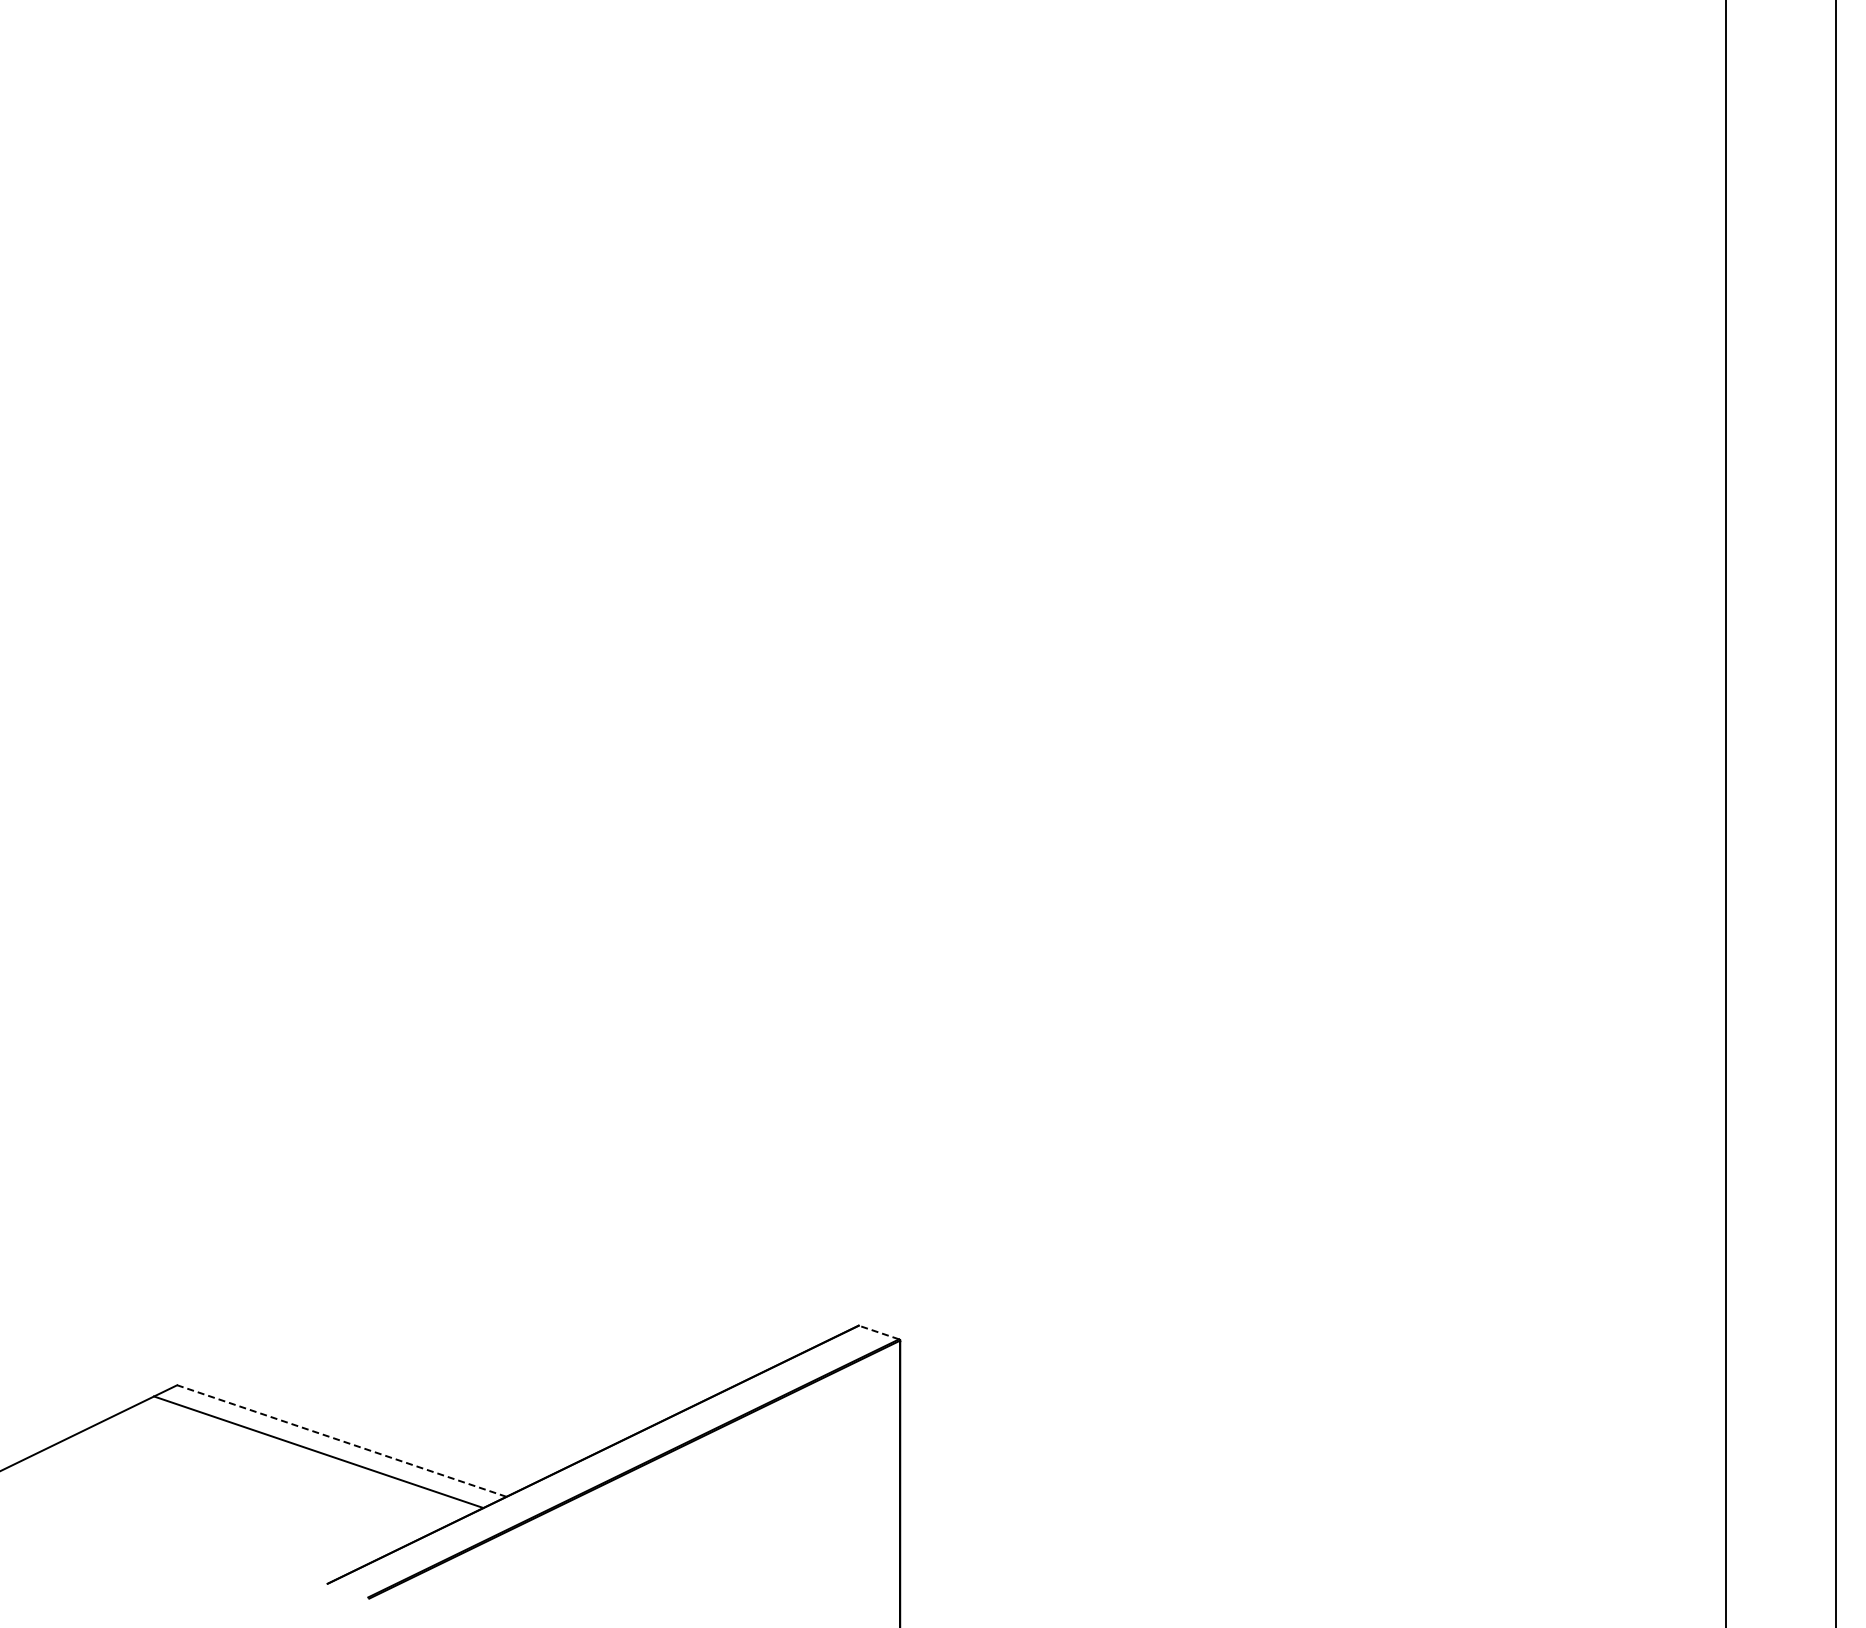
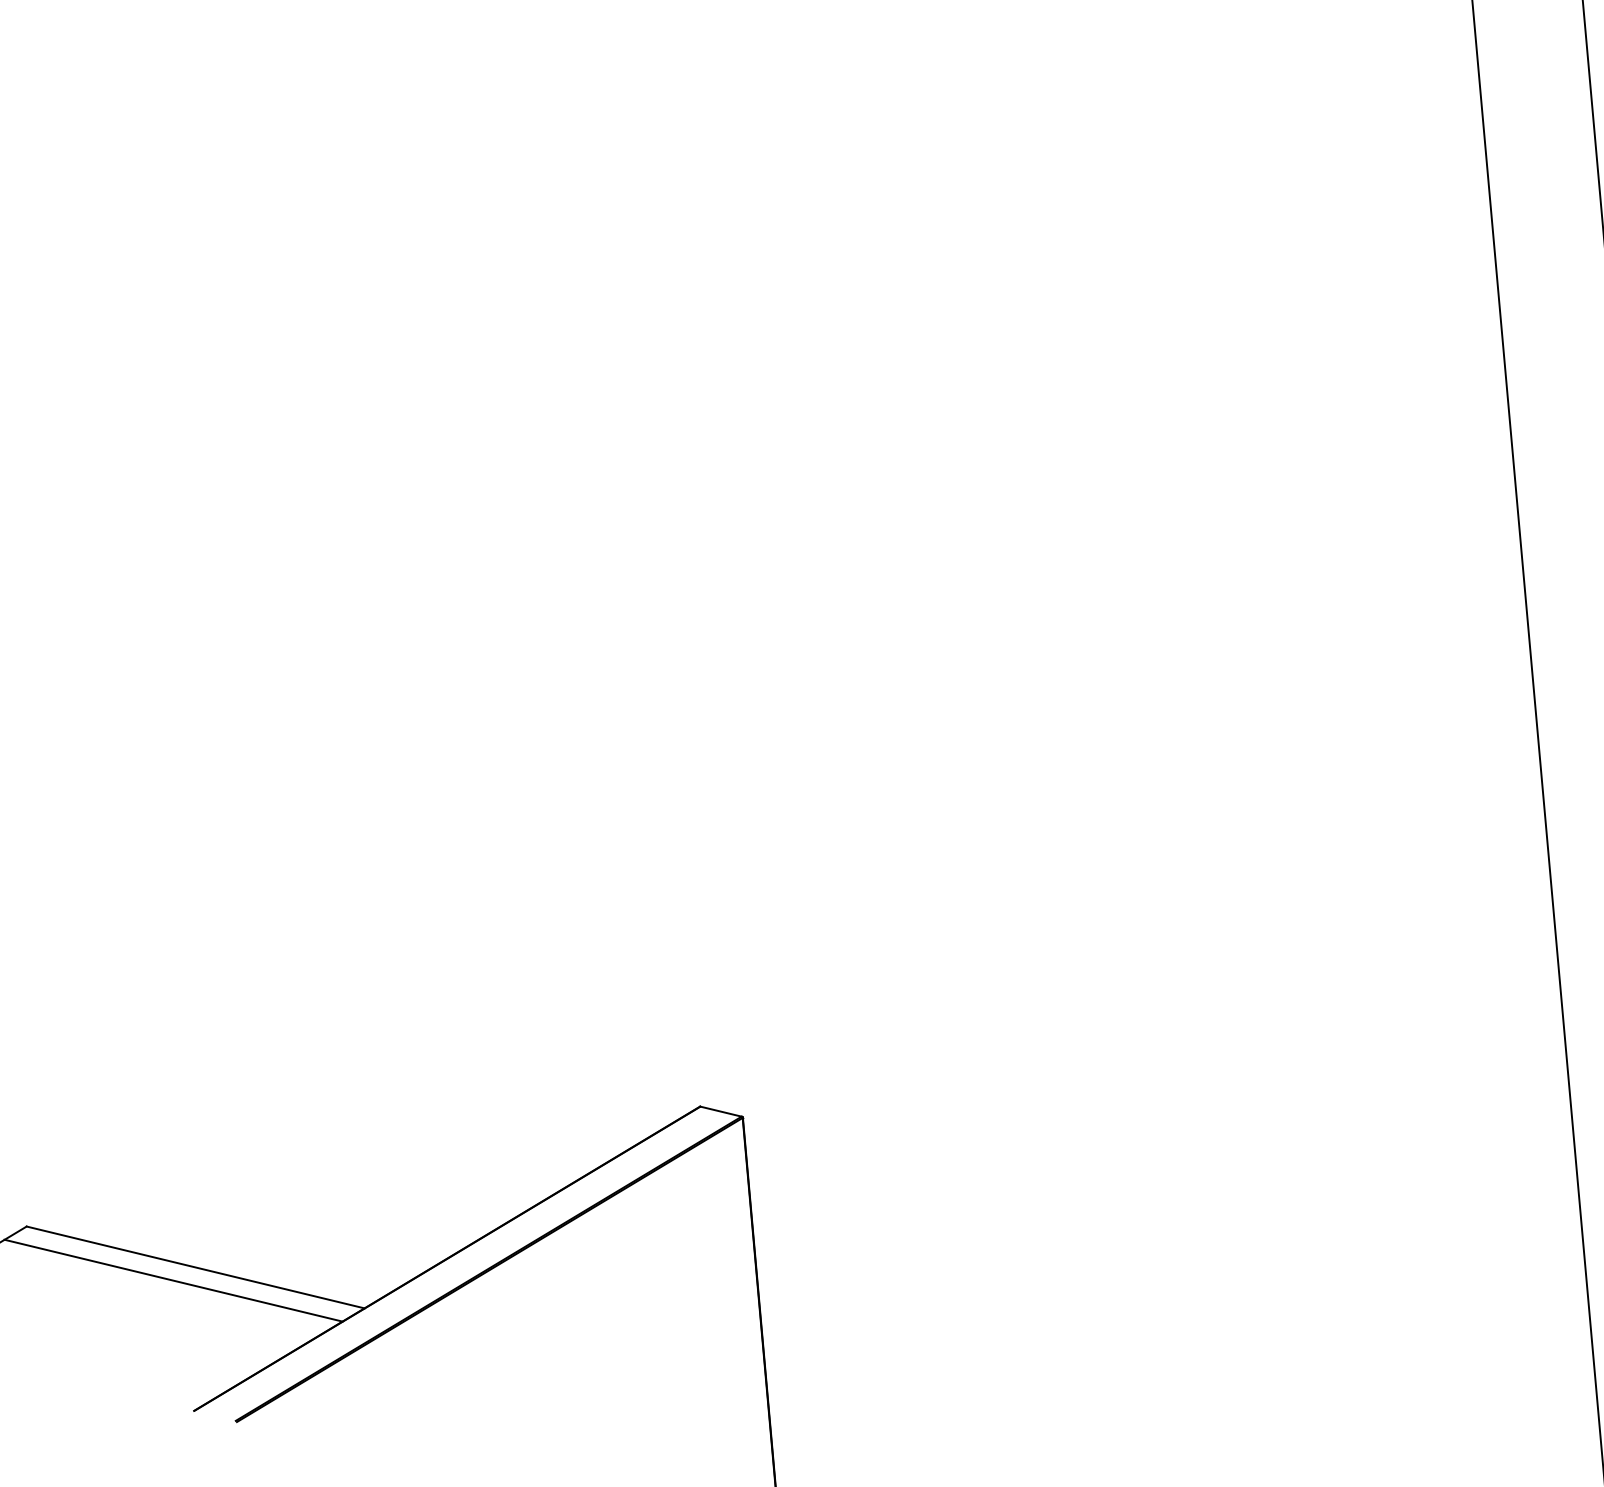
line: (878, 1332) -> (720, 1111), dashed -> solid
line: (341, 1441) -> (195, 1267), dashed -> solid

